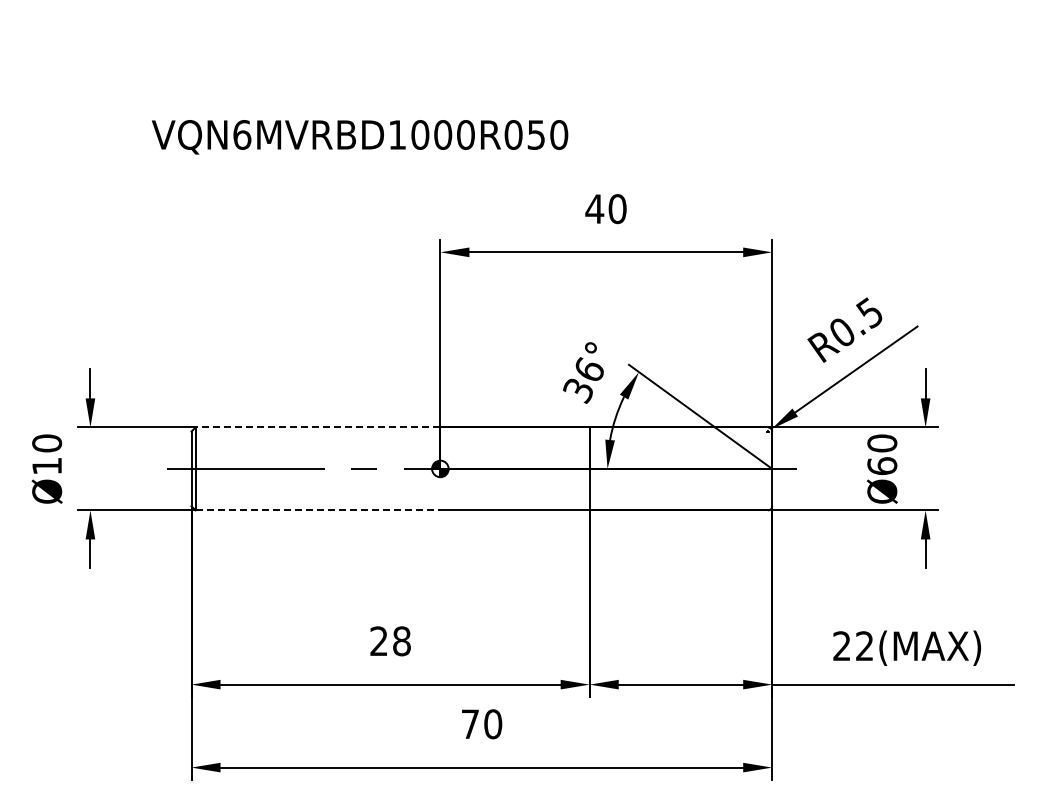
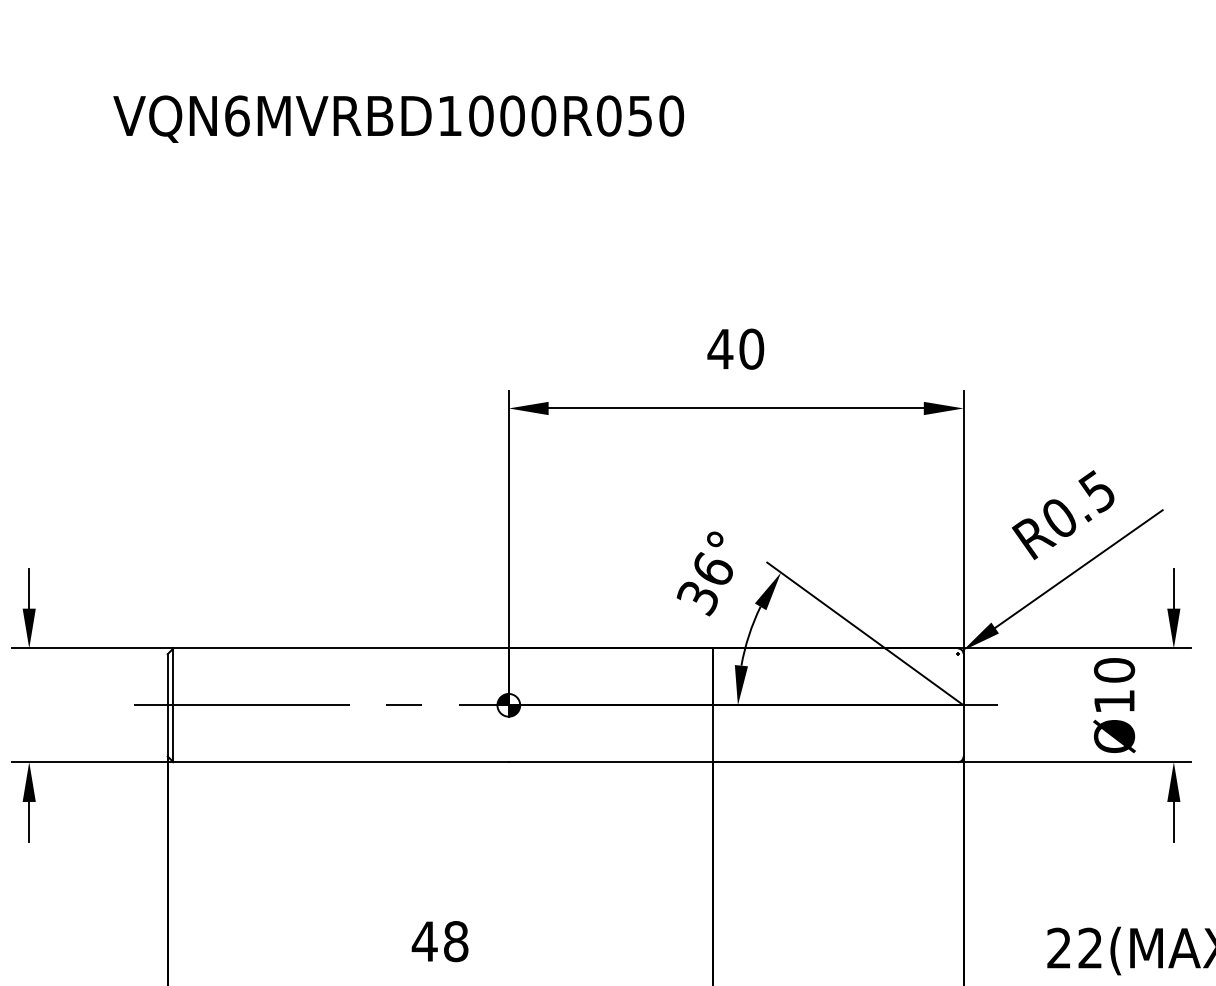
text: (360, 137) -> (399, 119), moved
line: (317, 427) -> (340, 648), dashed -> solid
text: (882, 466) -> (1114, 701), Ø60 -> Ø10
line: (318, 510) -> (341, 762), dashed -> solid
text: (378, 640) -> (424, 940), 28 -> 48

